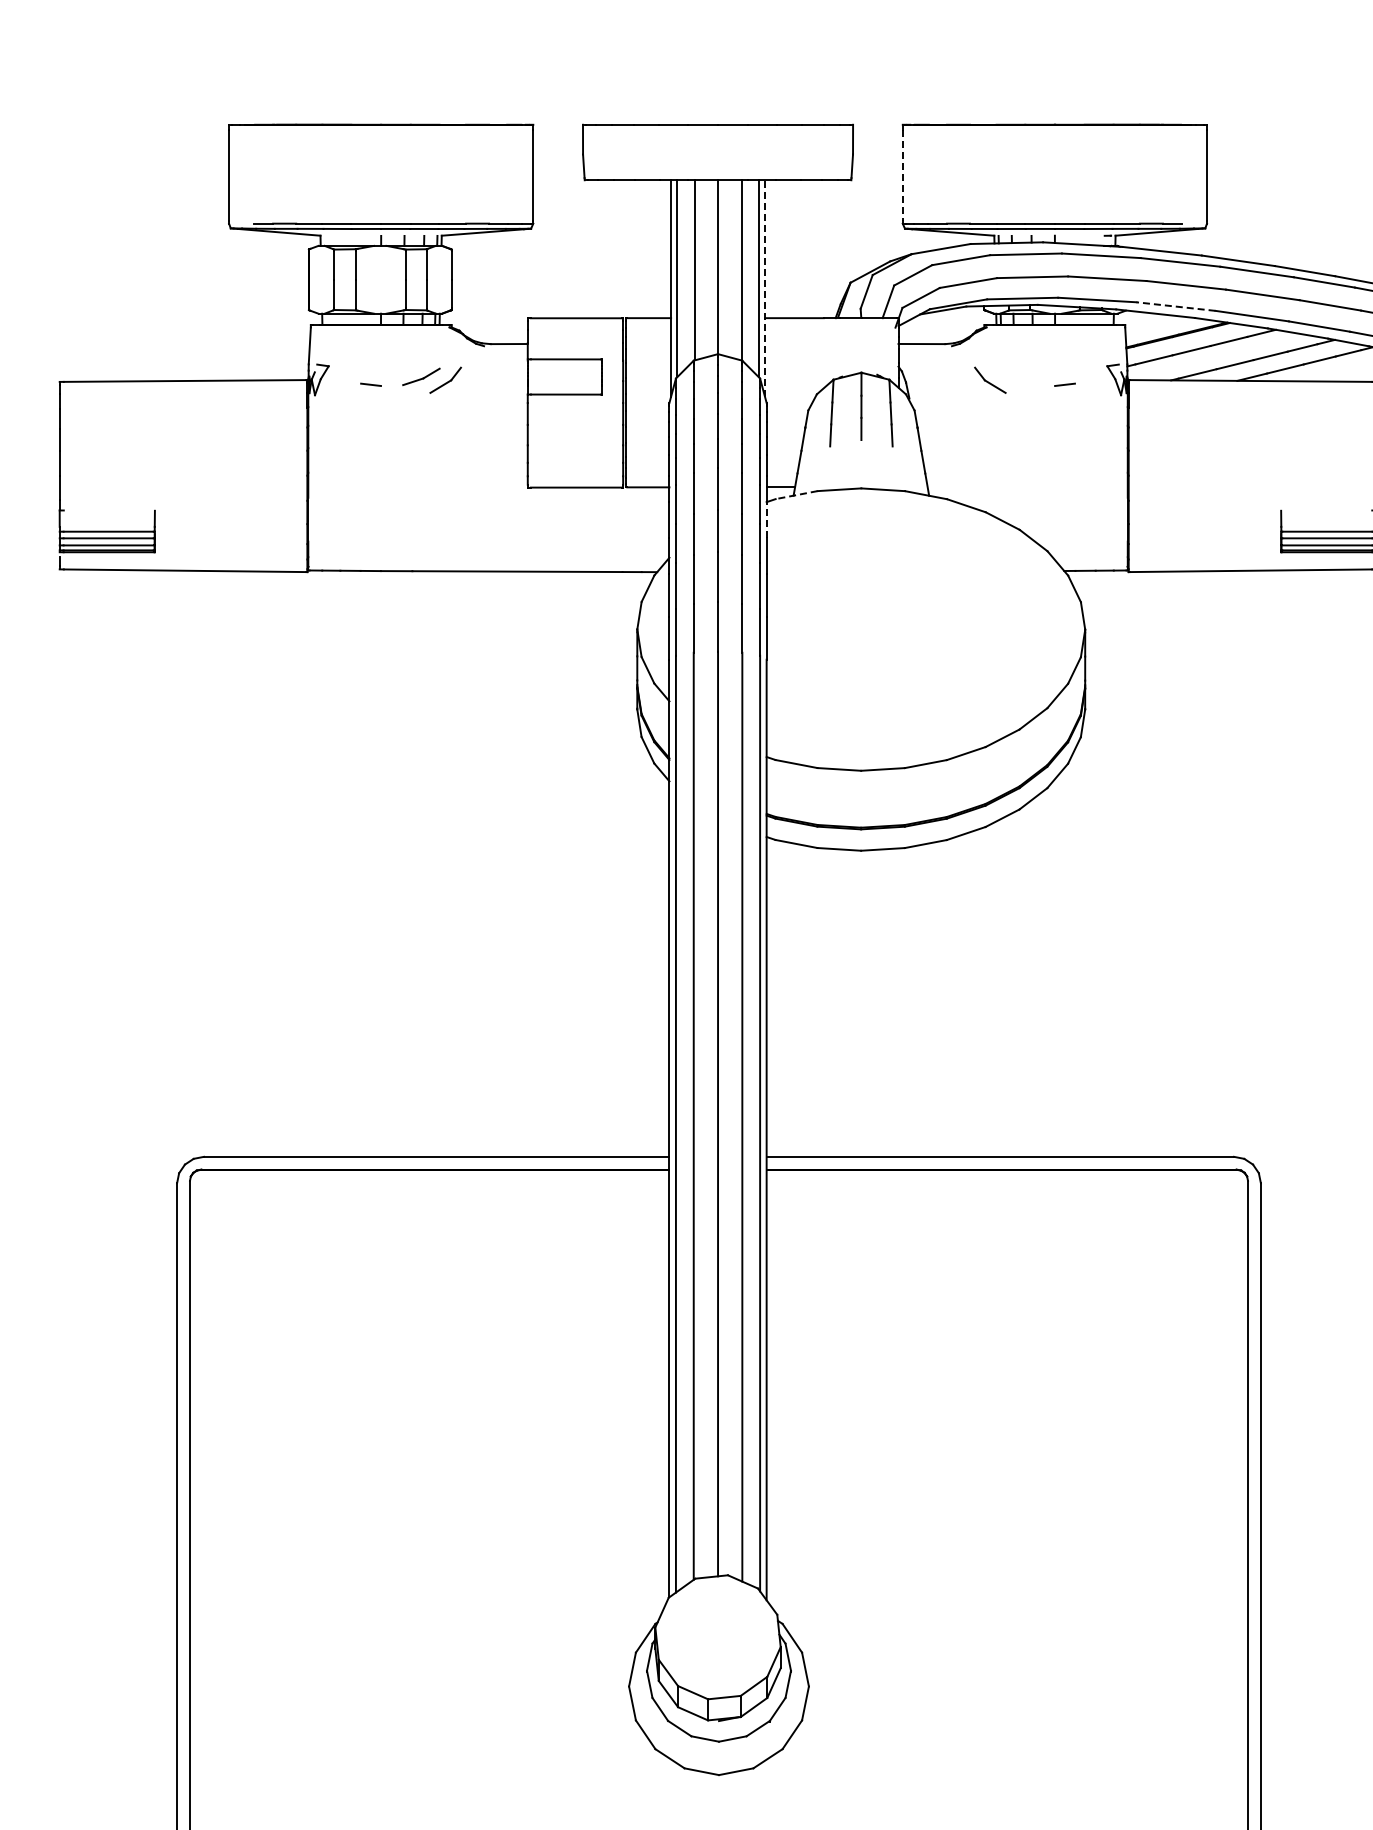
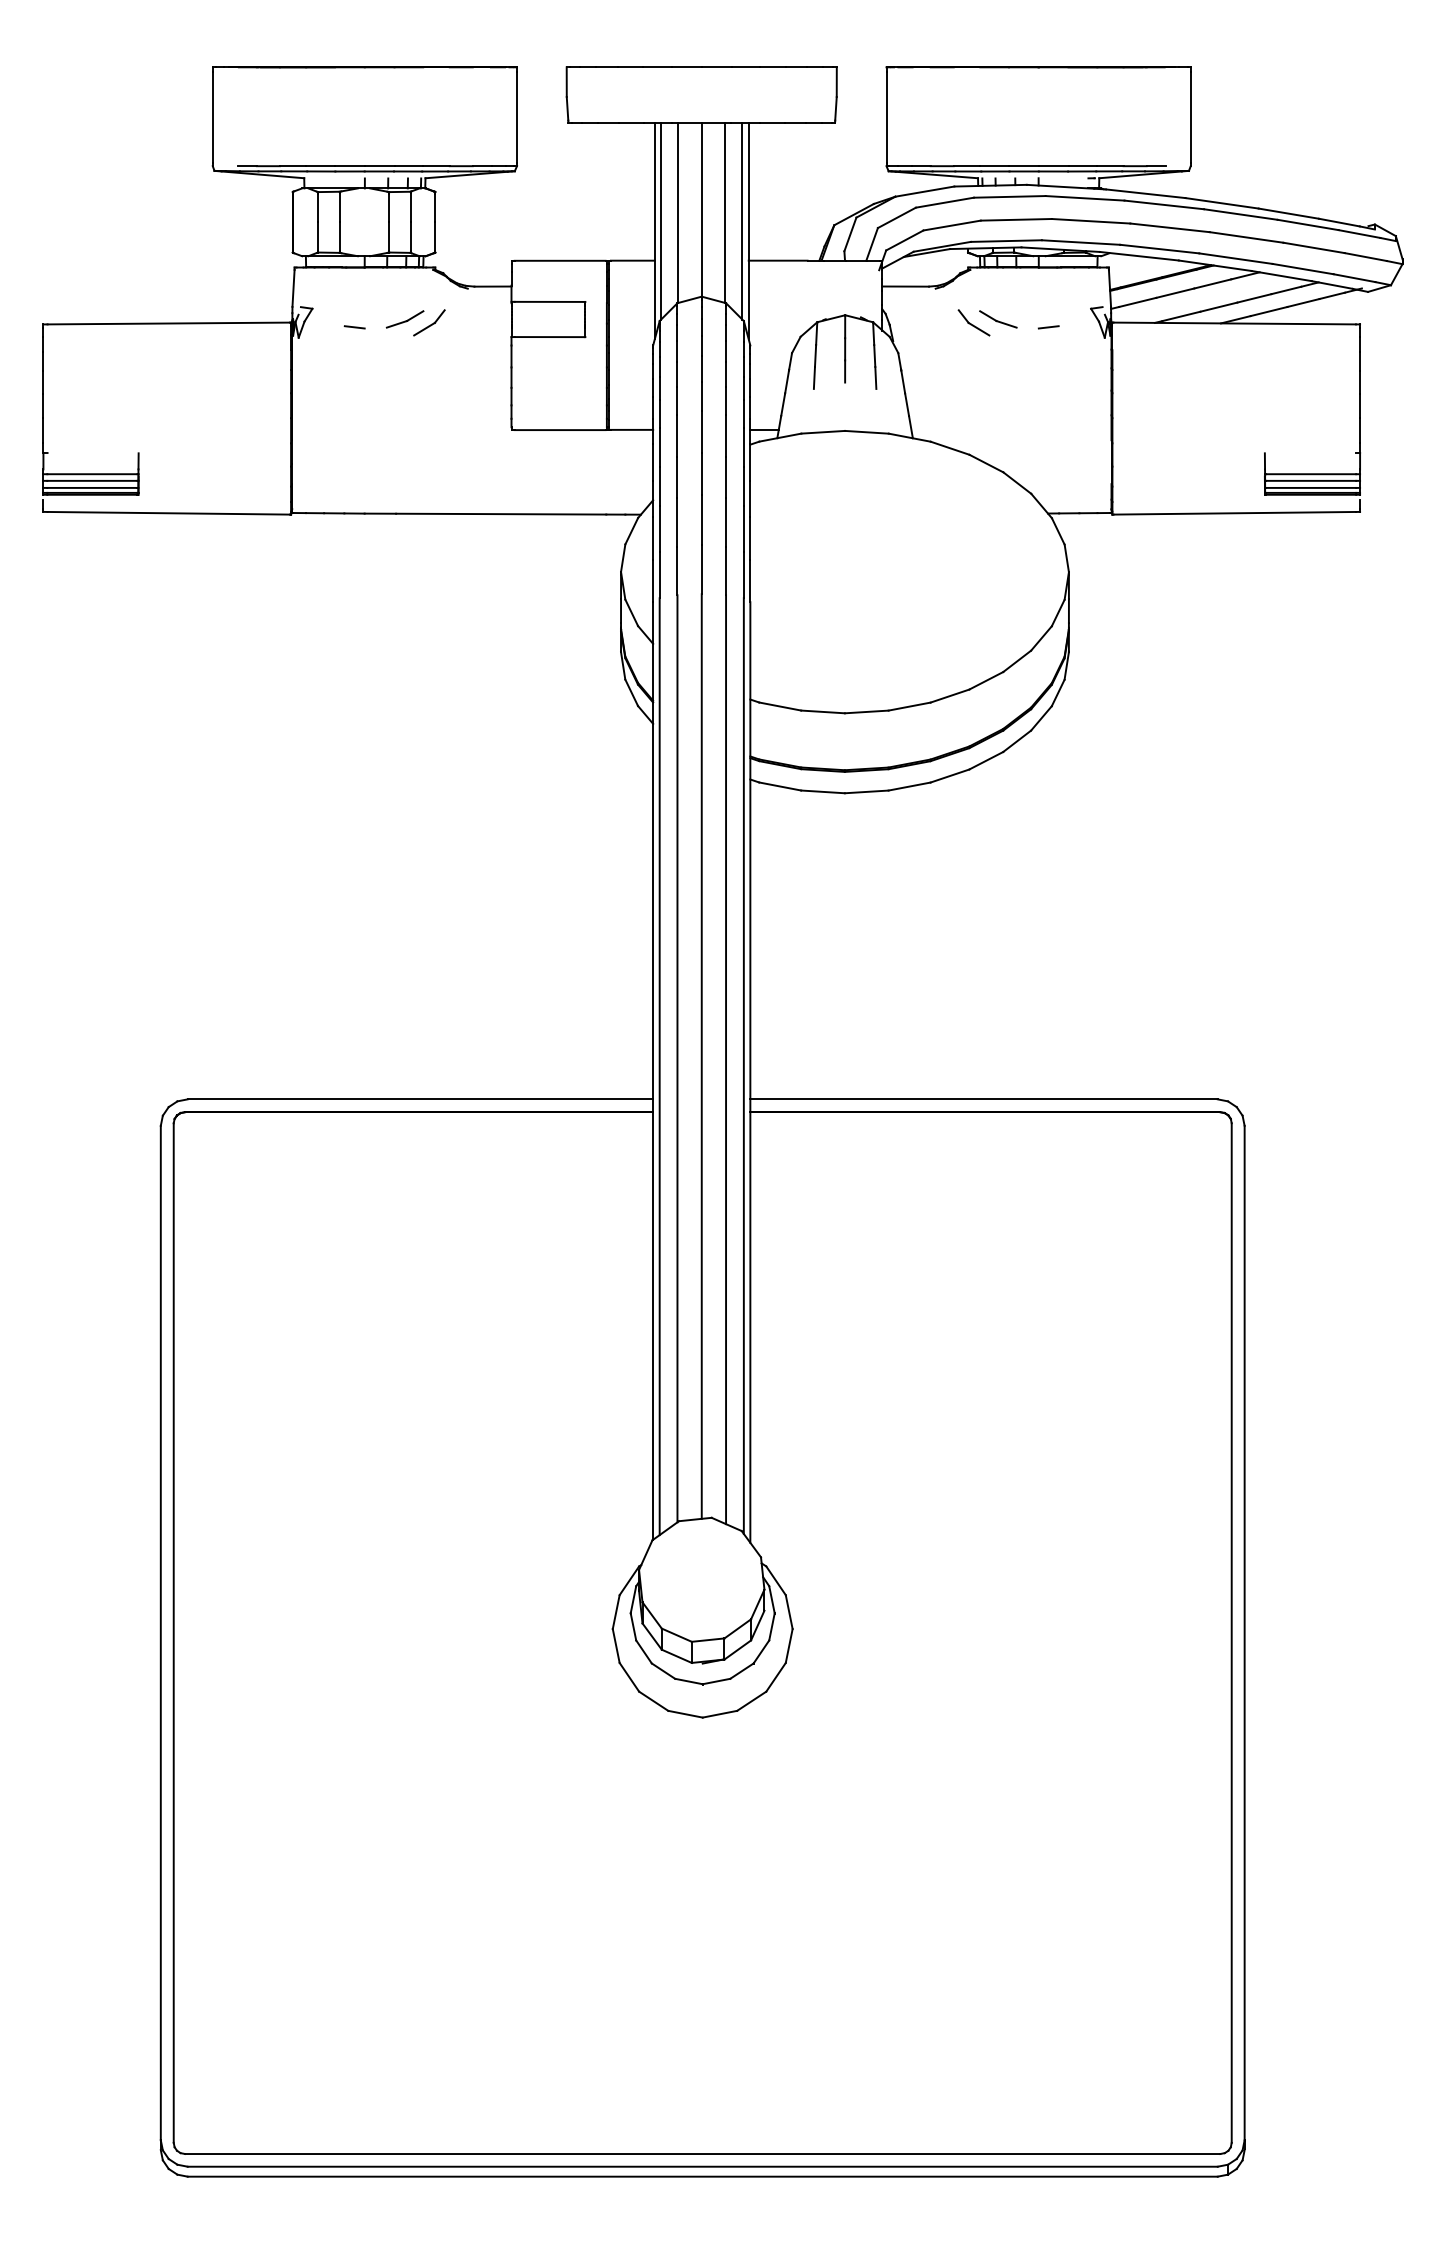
line: (902, 174) -> (886, 117), dashed -> solid
line: (764, 287) -> (748, 230), dashed -> solid
line: (1175, 306) -> (1159, 249), dashed -> solid
part: (1014, 376) -> (998, 319), added
line: (795, 494) -> (779, 437), dashed -> solid
line: (766, 518) -> (750, 461), dashed -> solid

